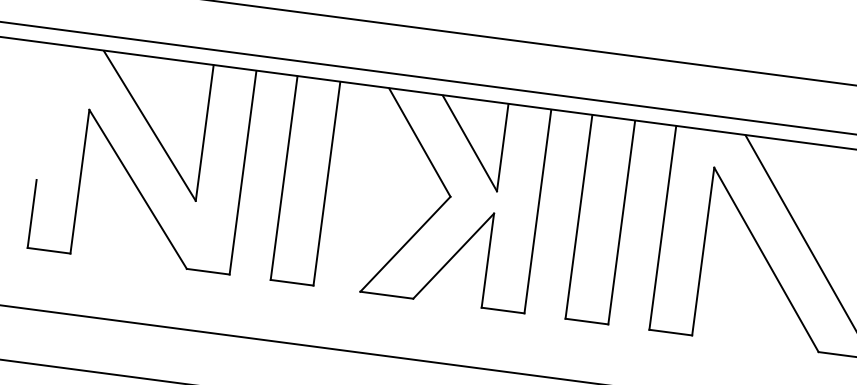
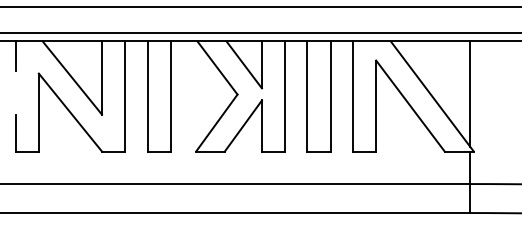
line: (50, 72) -> (15, 56), added

